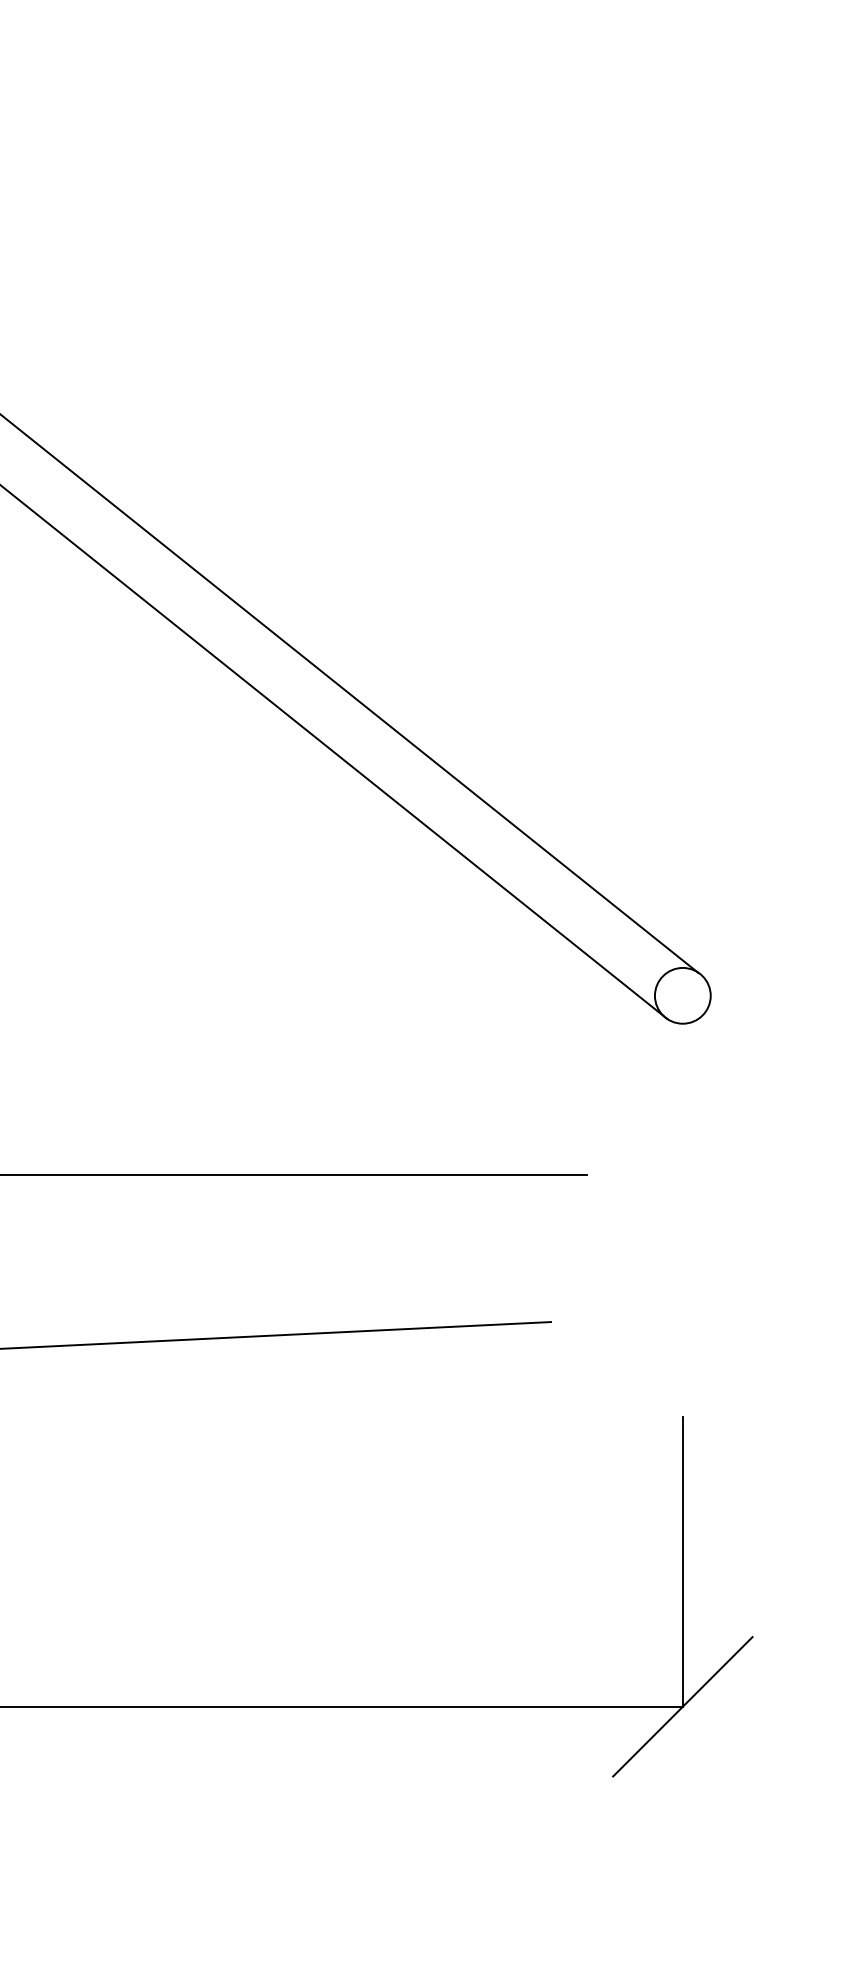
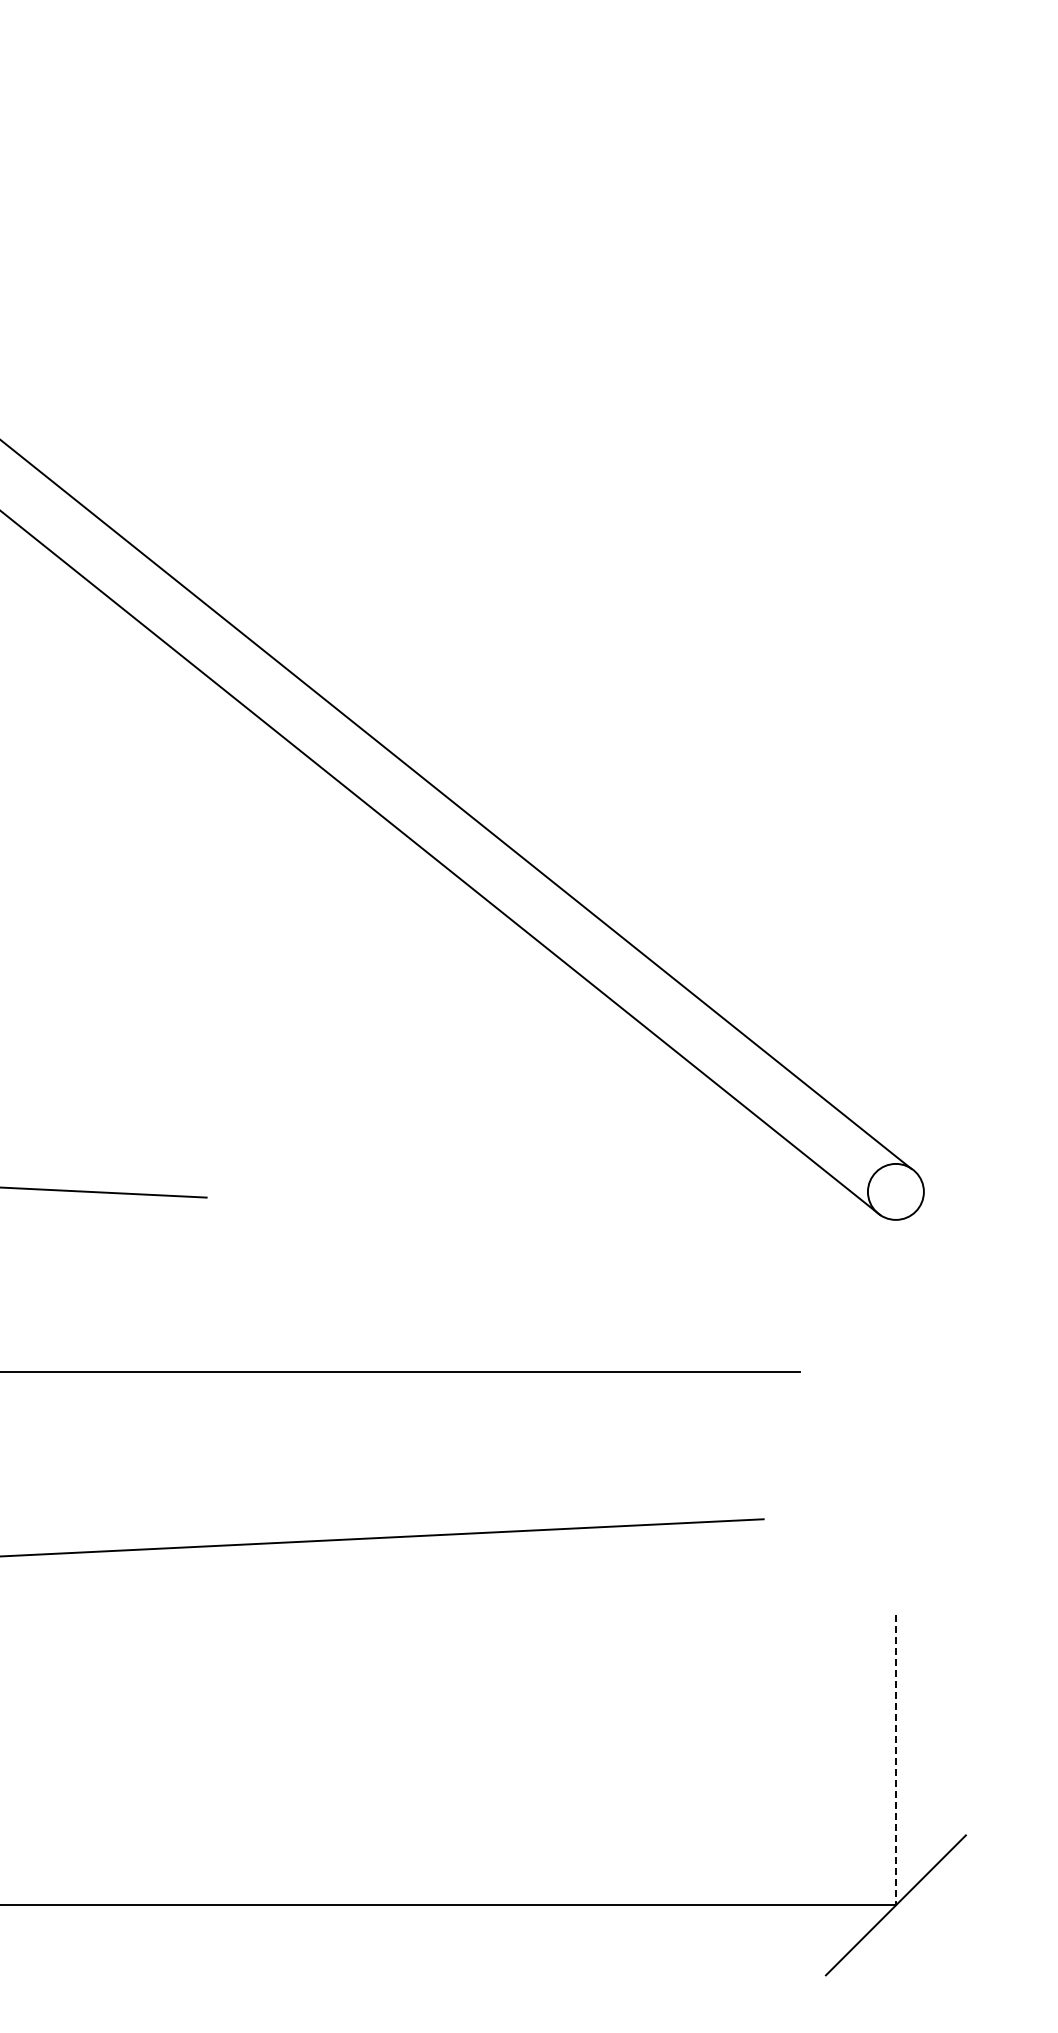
line: (682, 1562) -> (895, 1760), solid -> dashed

